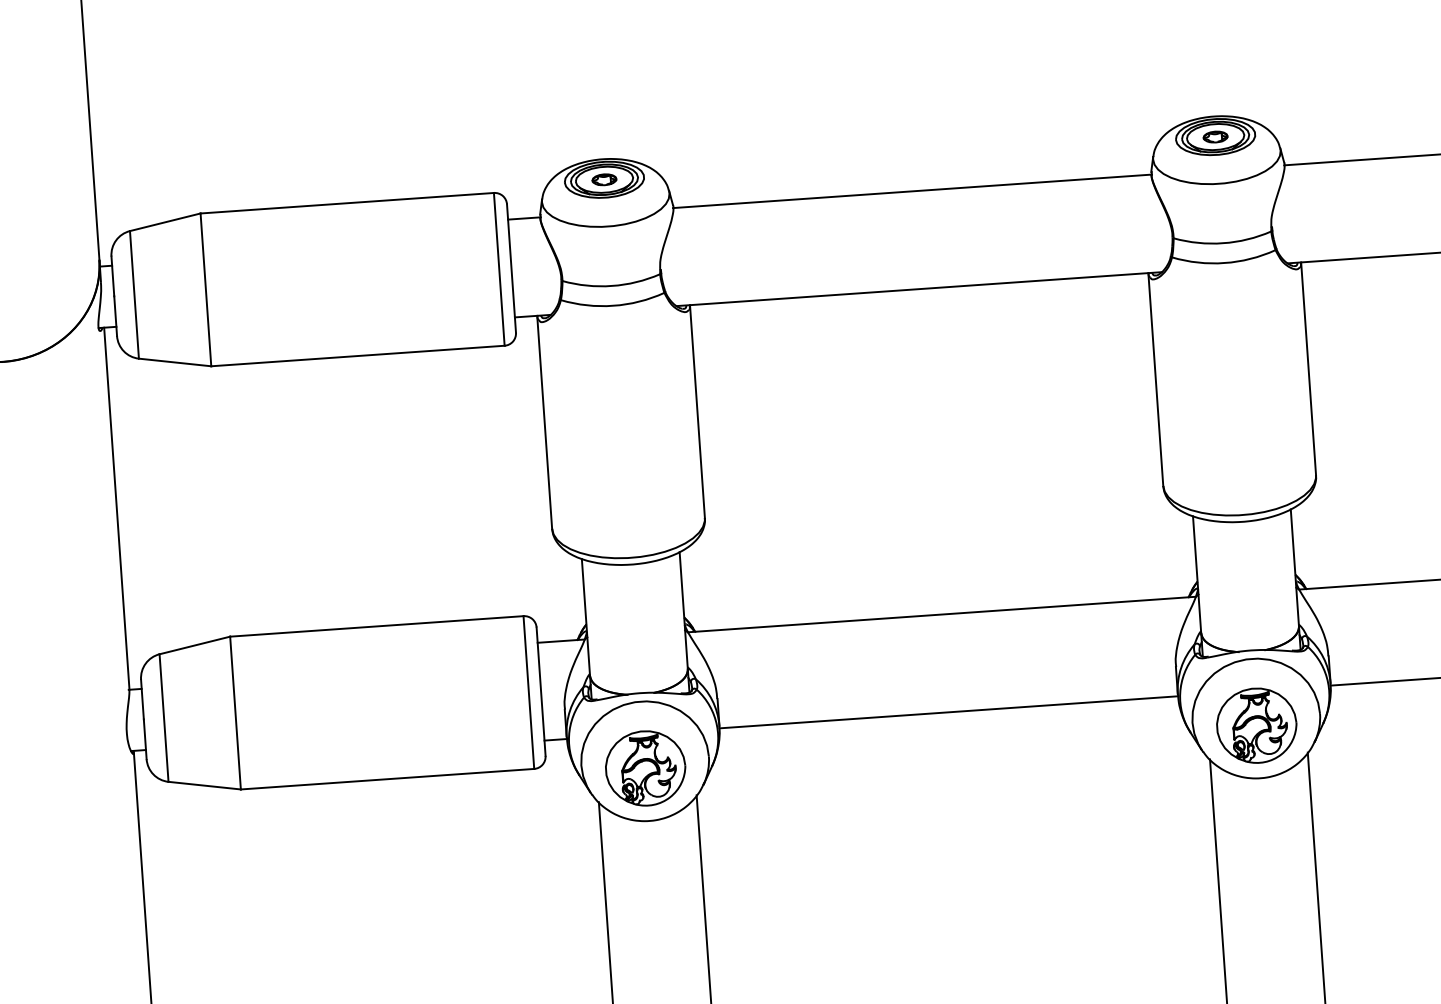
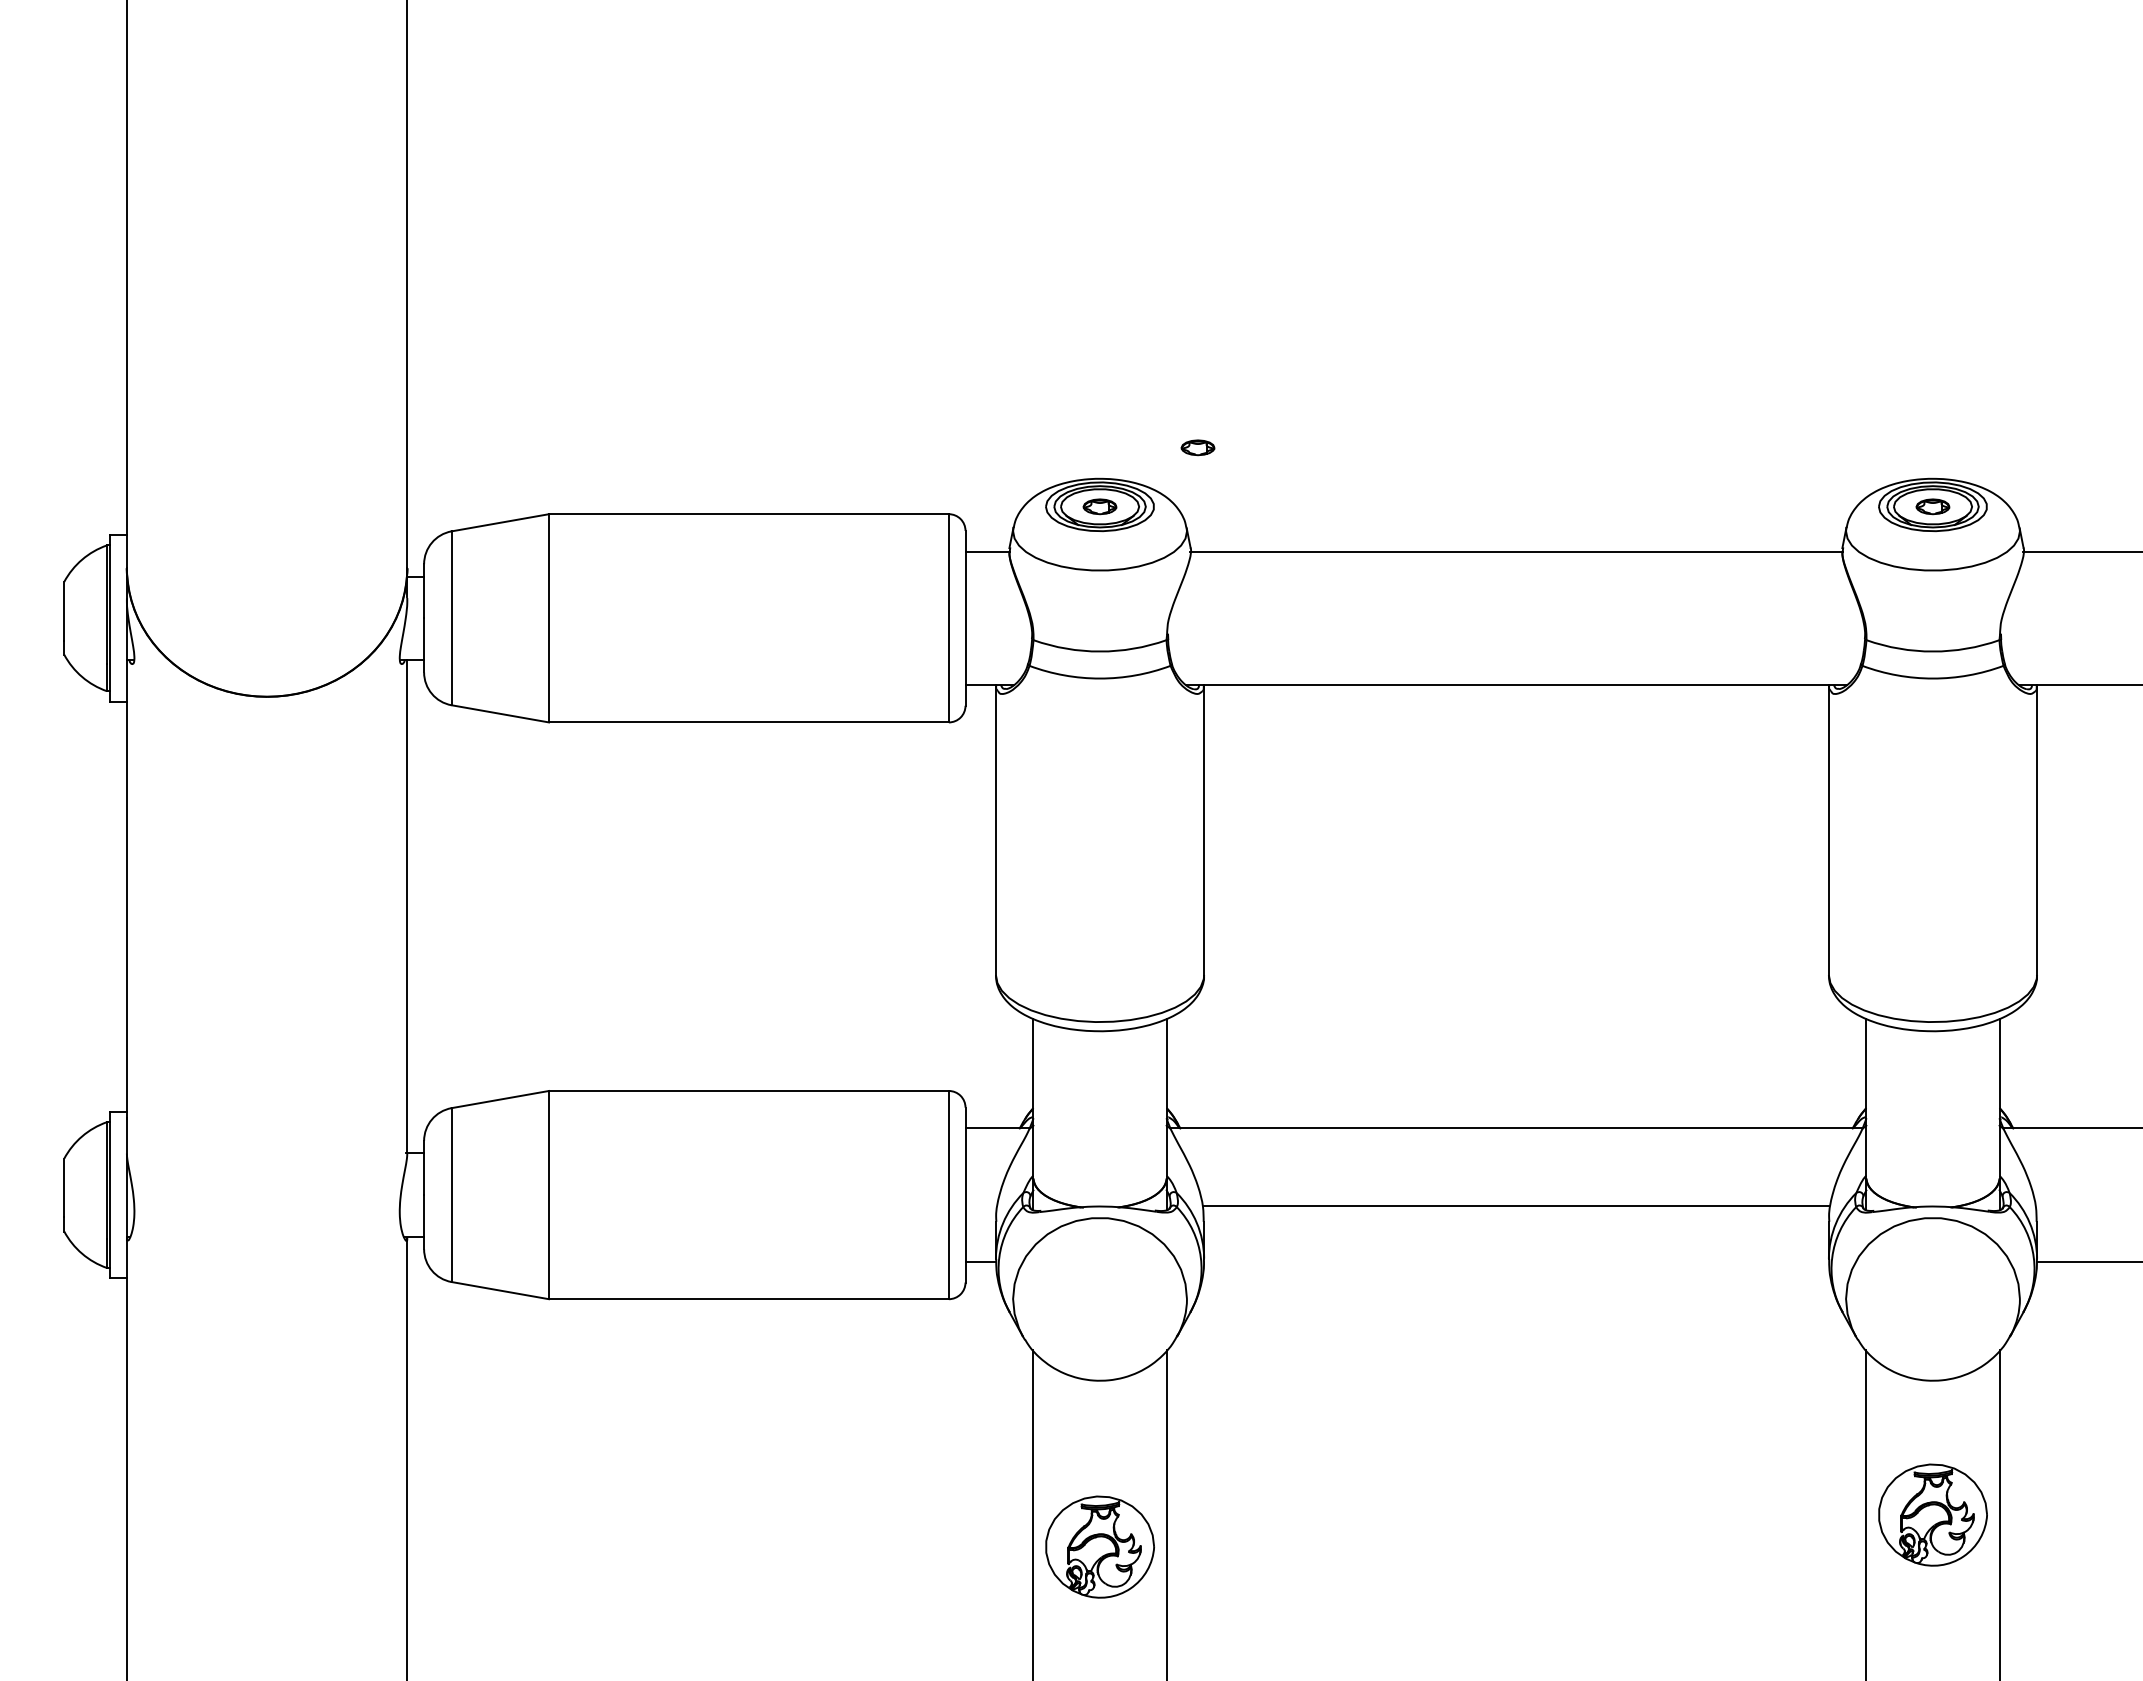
part: (672, 131) -> (1197, 447), added
line: (948, 712) -> (1516, 1205), moved
part: (1256, 725) -> (1932, 1514), moved
part: (645, 768) -> (1099, 1546), moved

